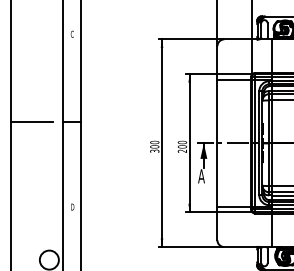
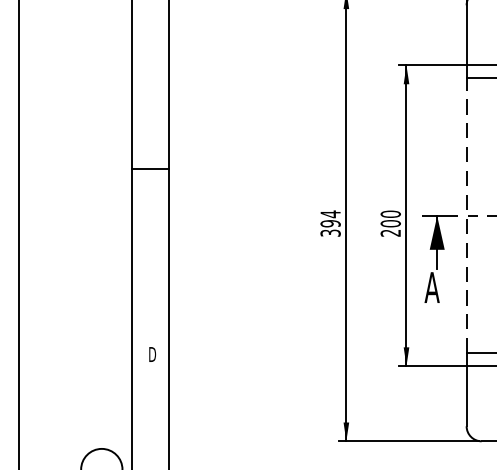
line: (31, 121) -> (62, 168), removed
line: (217, 142) -> (466, 214), solid -> dashed
text: (154, 144) -> (330, 218), 300 -> 394

